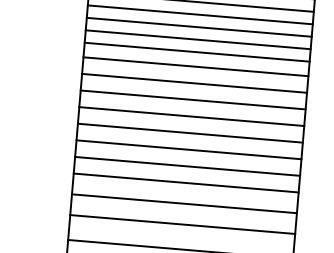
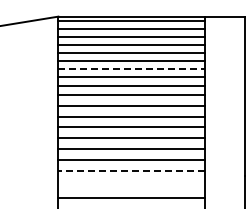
line: (200, 27) -> (132, 69), solid -> dashed
line: (186, 182) -> (131, 170), solid -> dashed
line: (184, 204) -> (131, 184), removed

